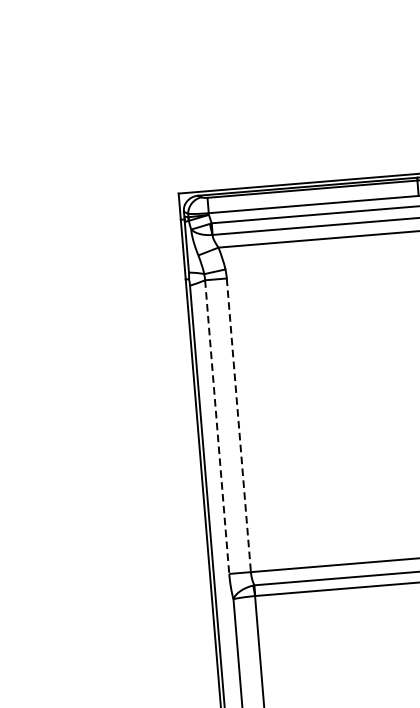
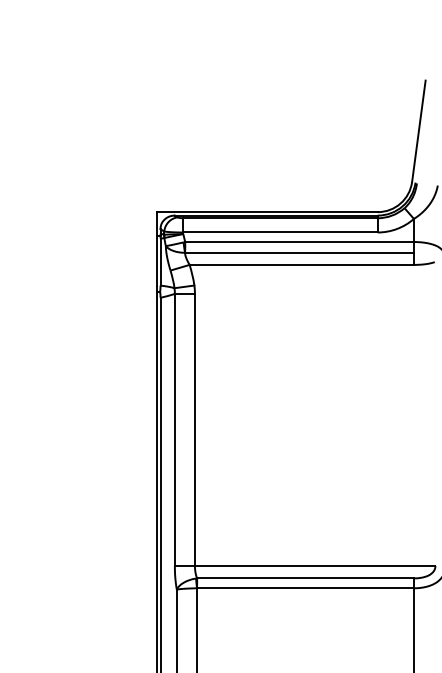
line: (238, 425) -> (194, 430), dashed -> solid
line: (216, 427) -> (174, 430), dashed -> solid

